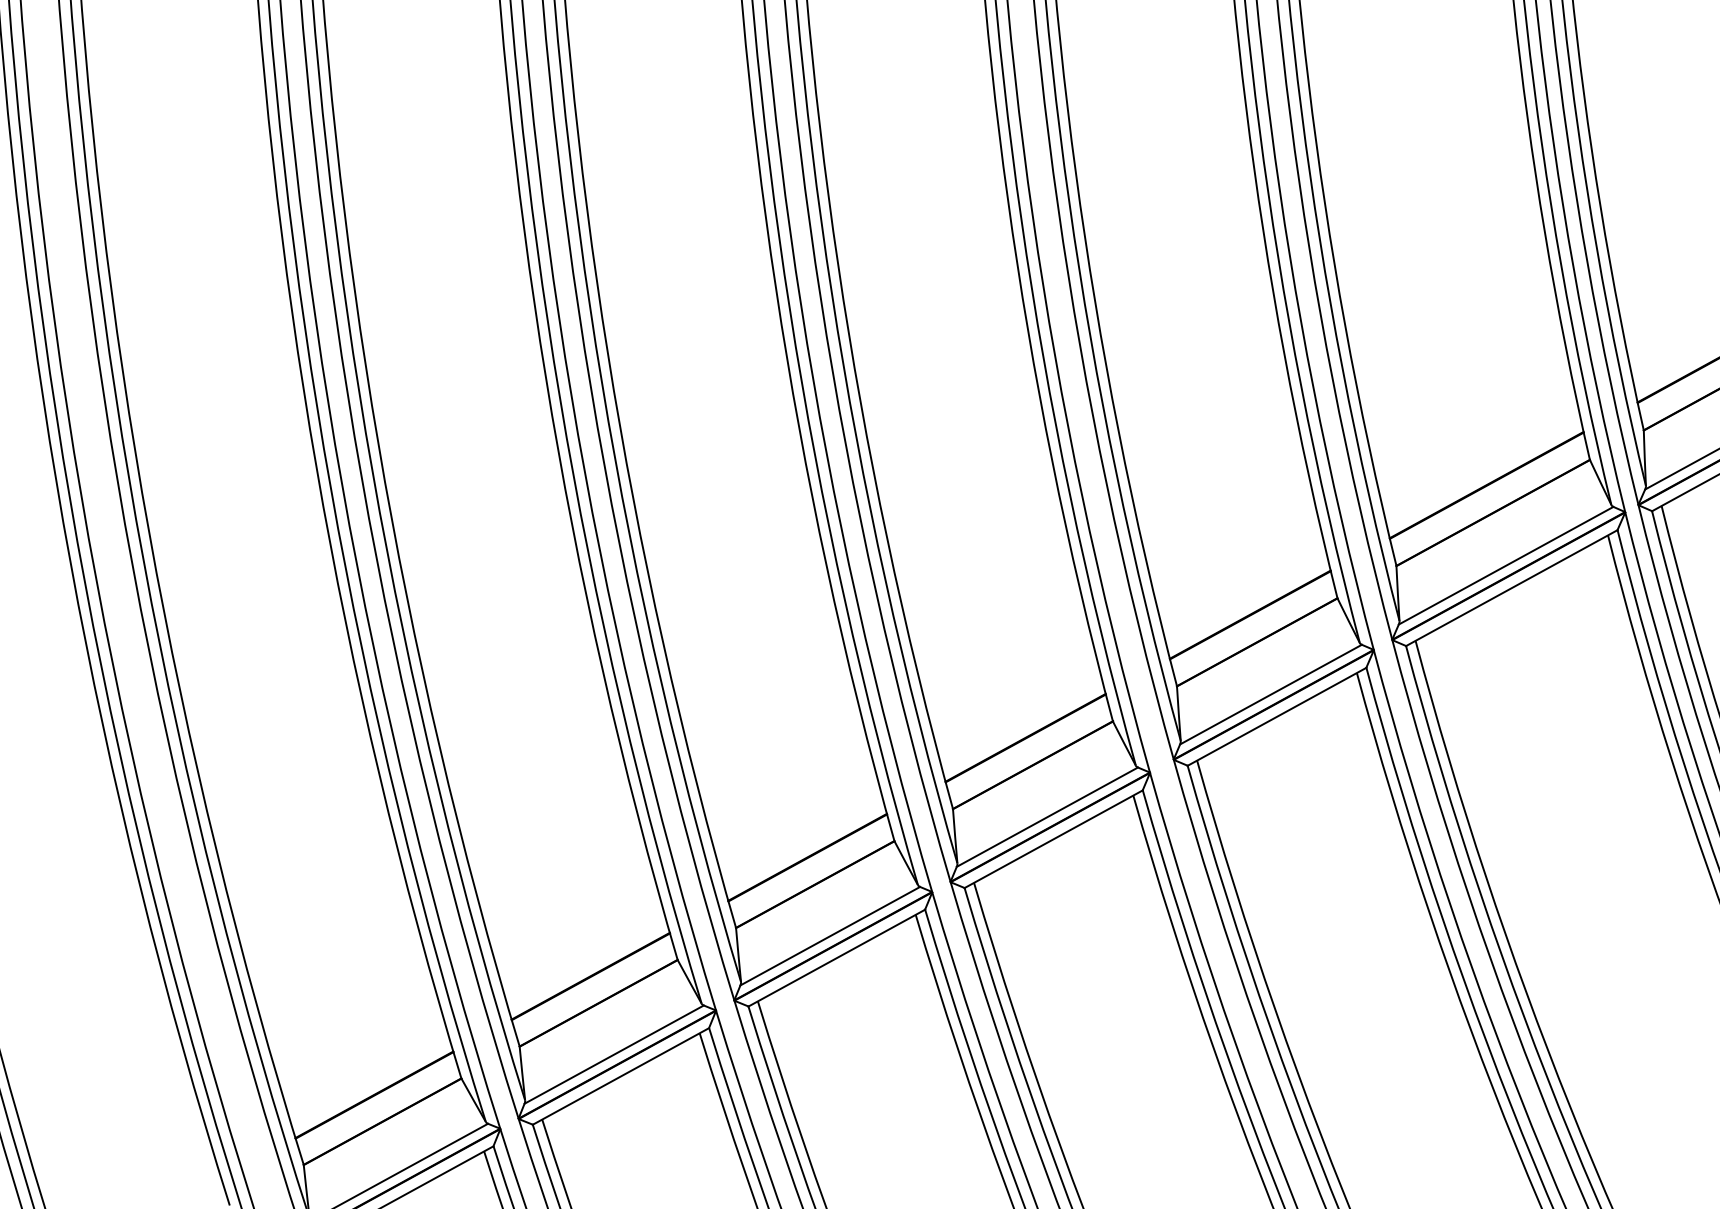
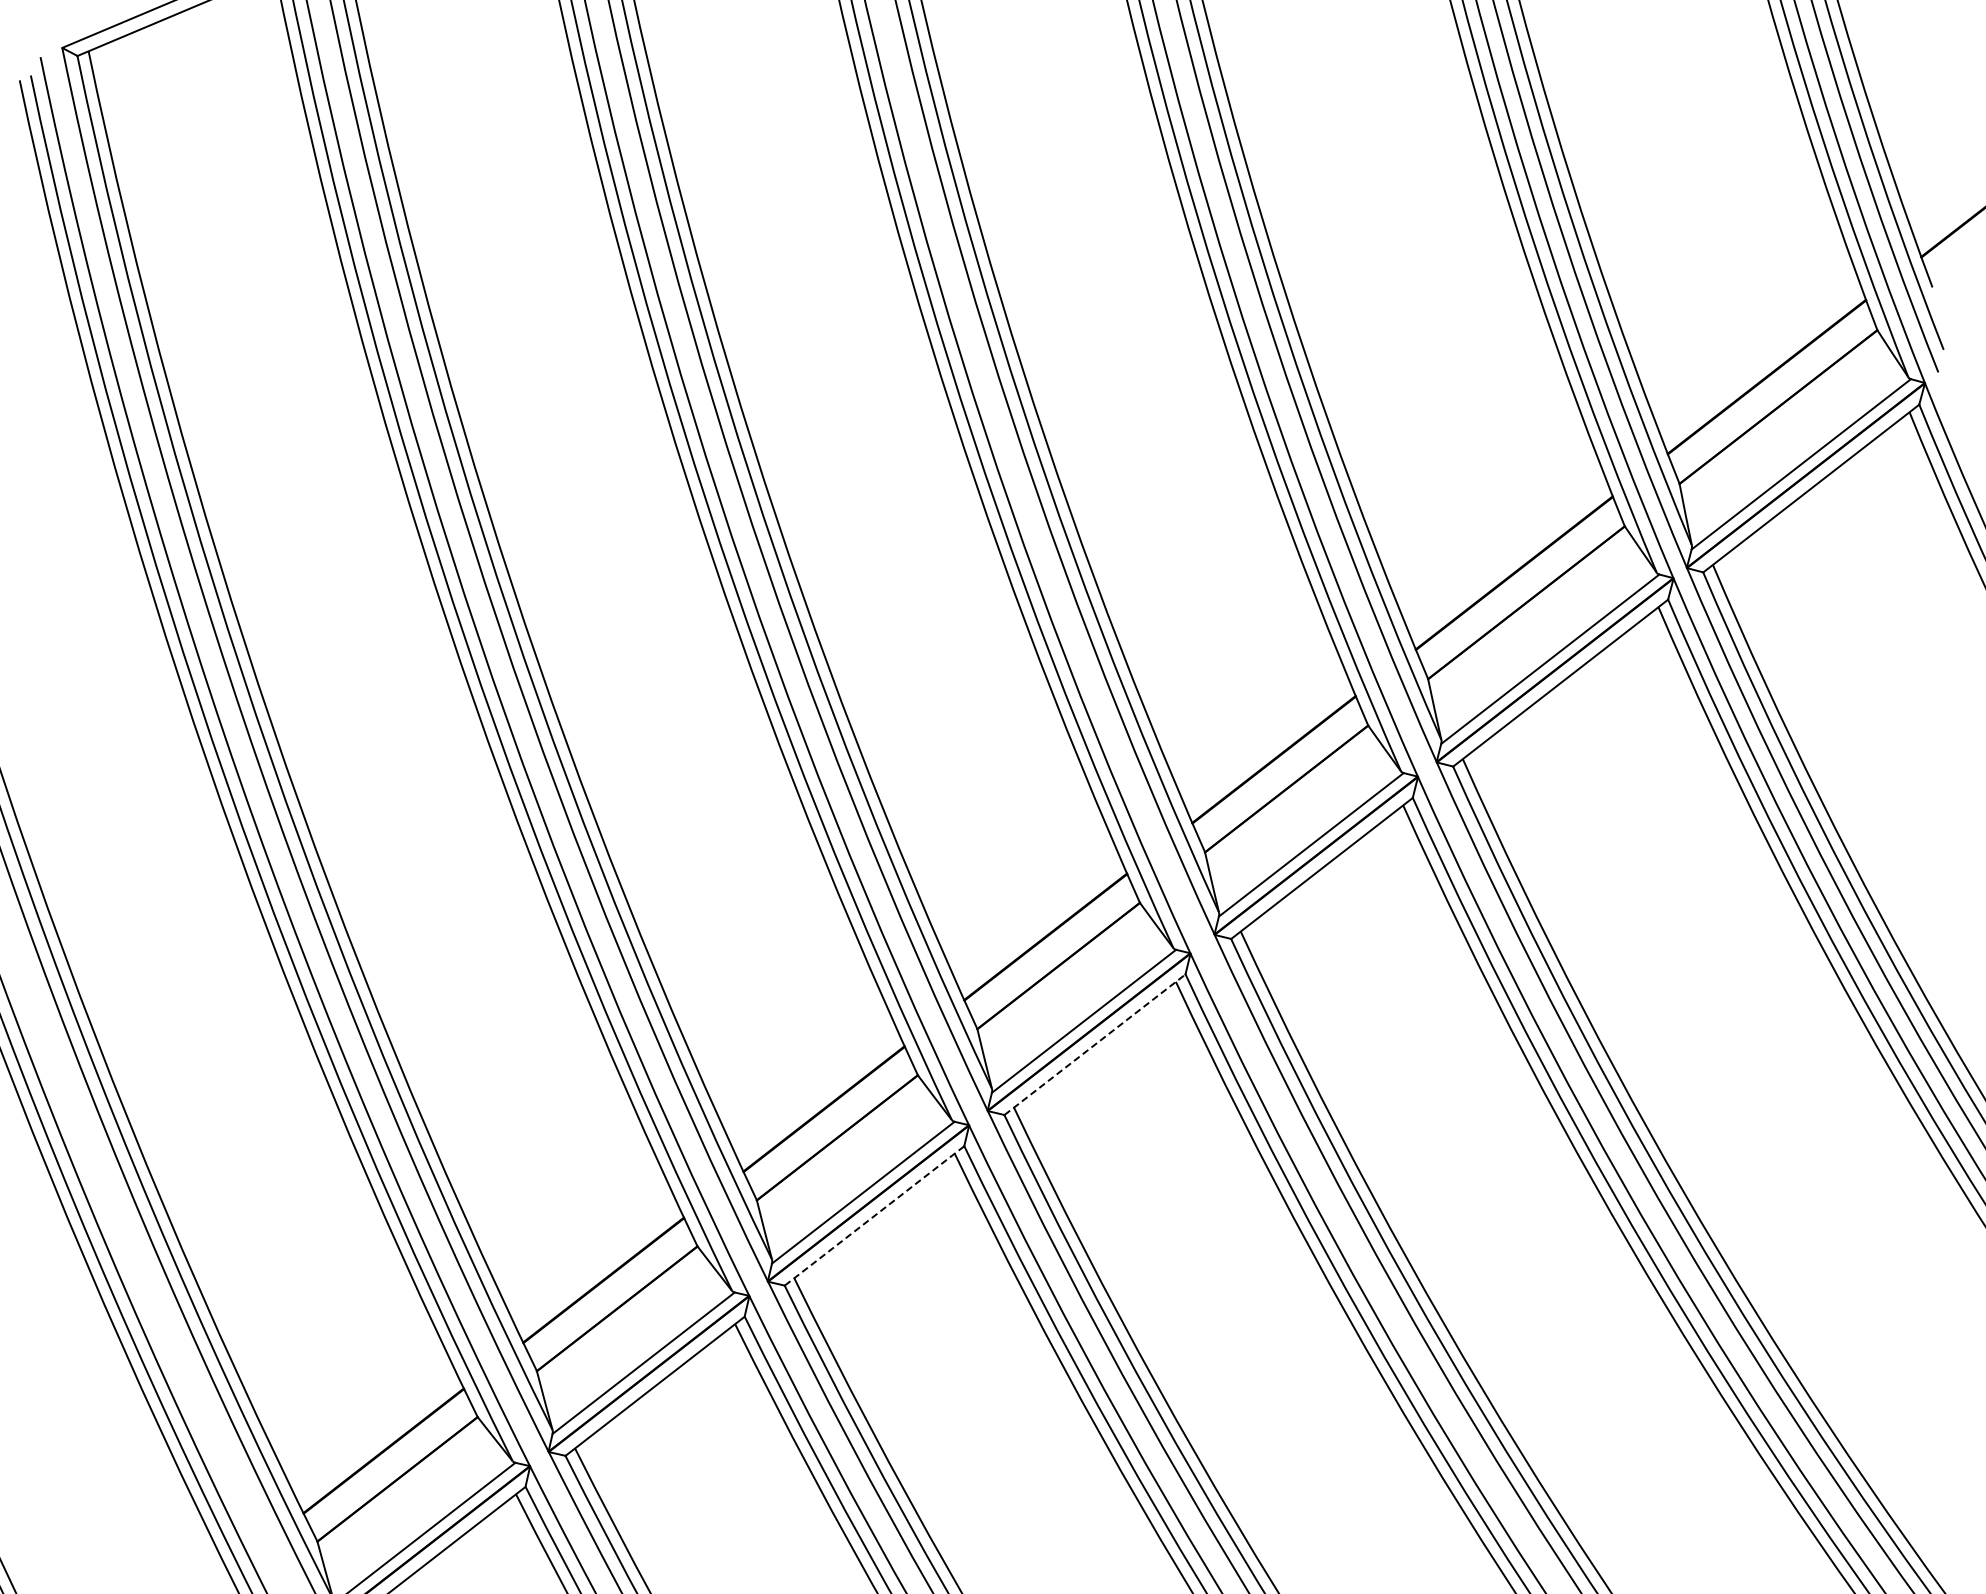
line: (1054, 839) -> (1095, 1044), solid -> dashed
line: (836, 957) -> (874, 1215), solid -> dashed

